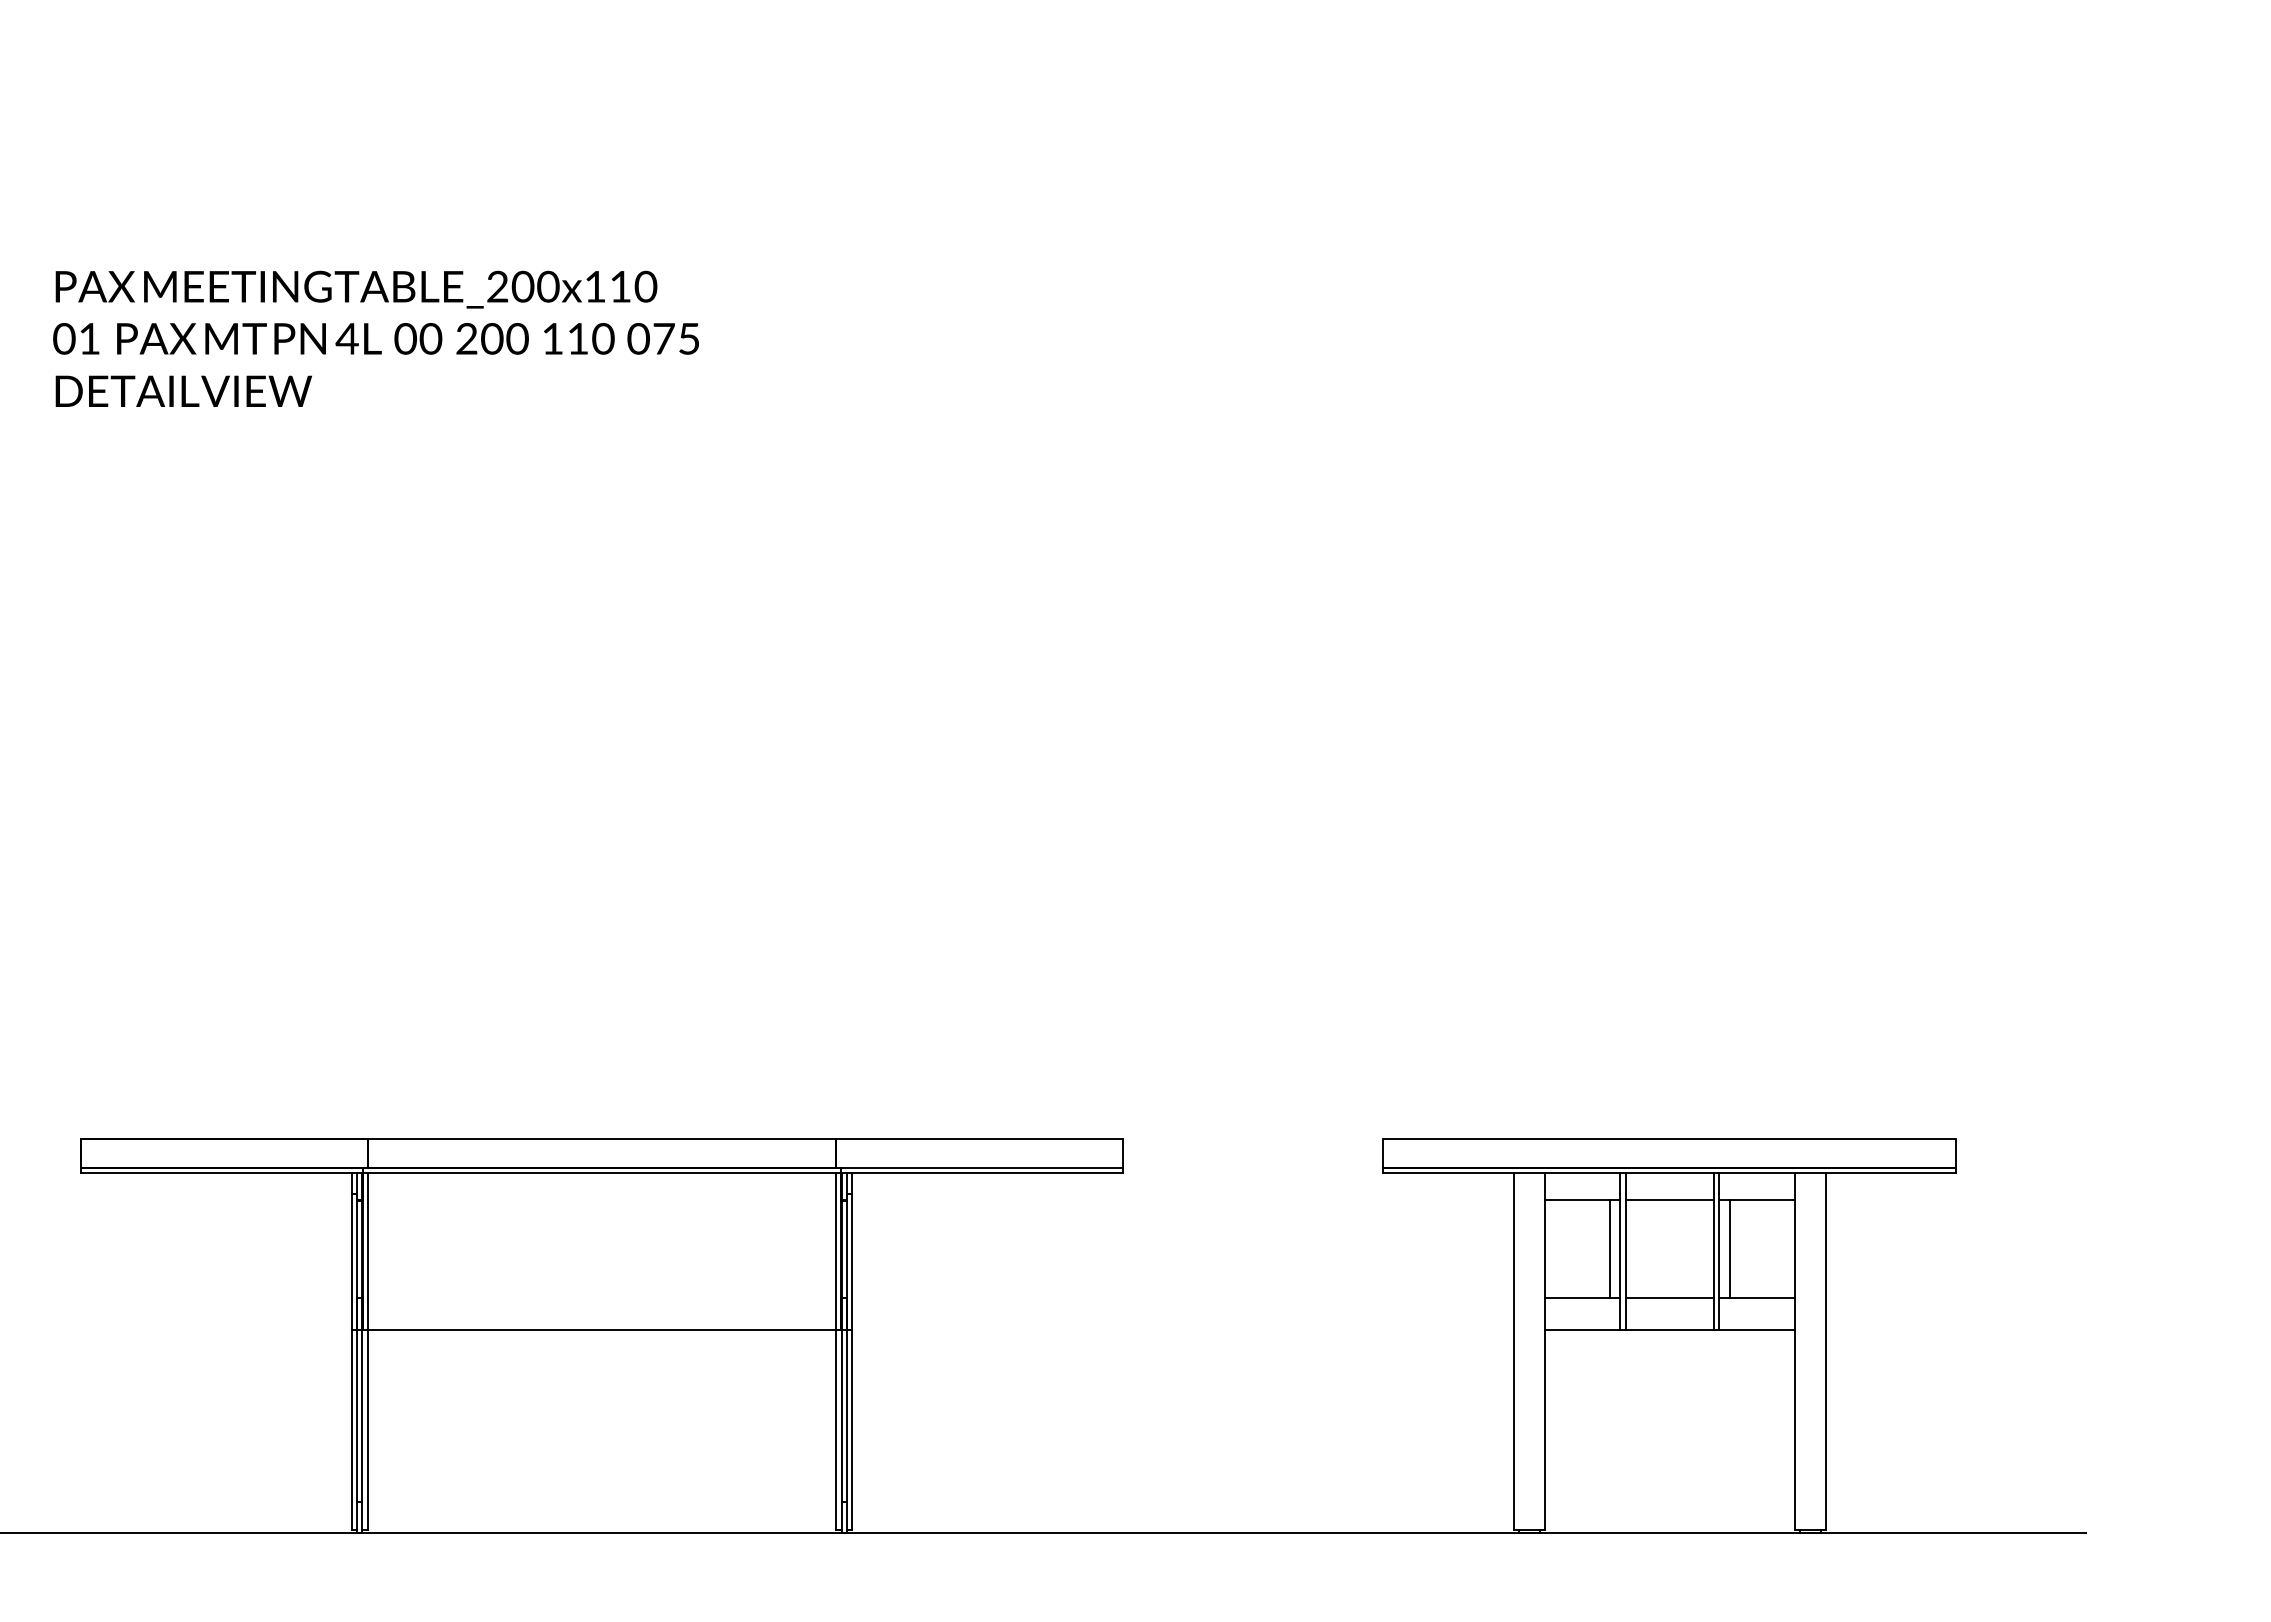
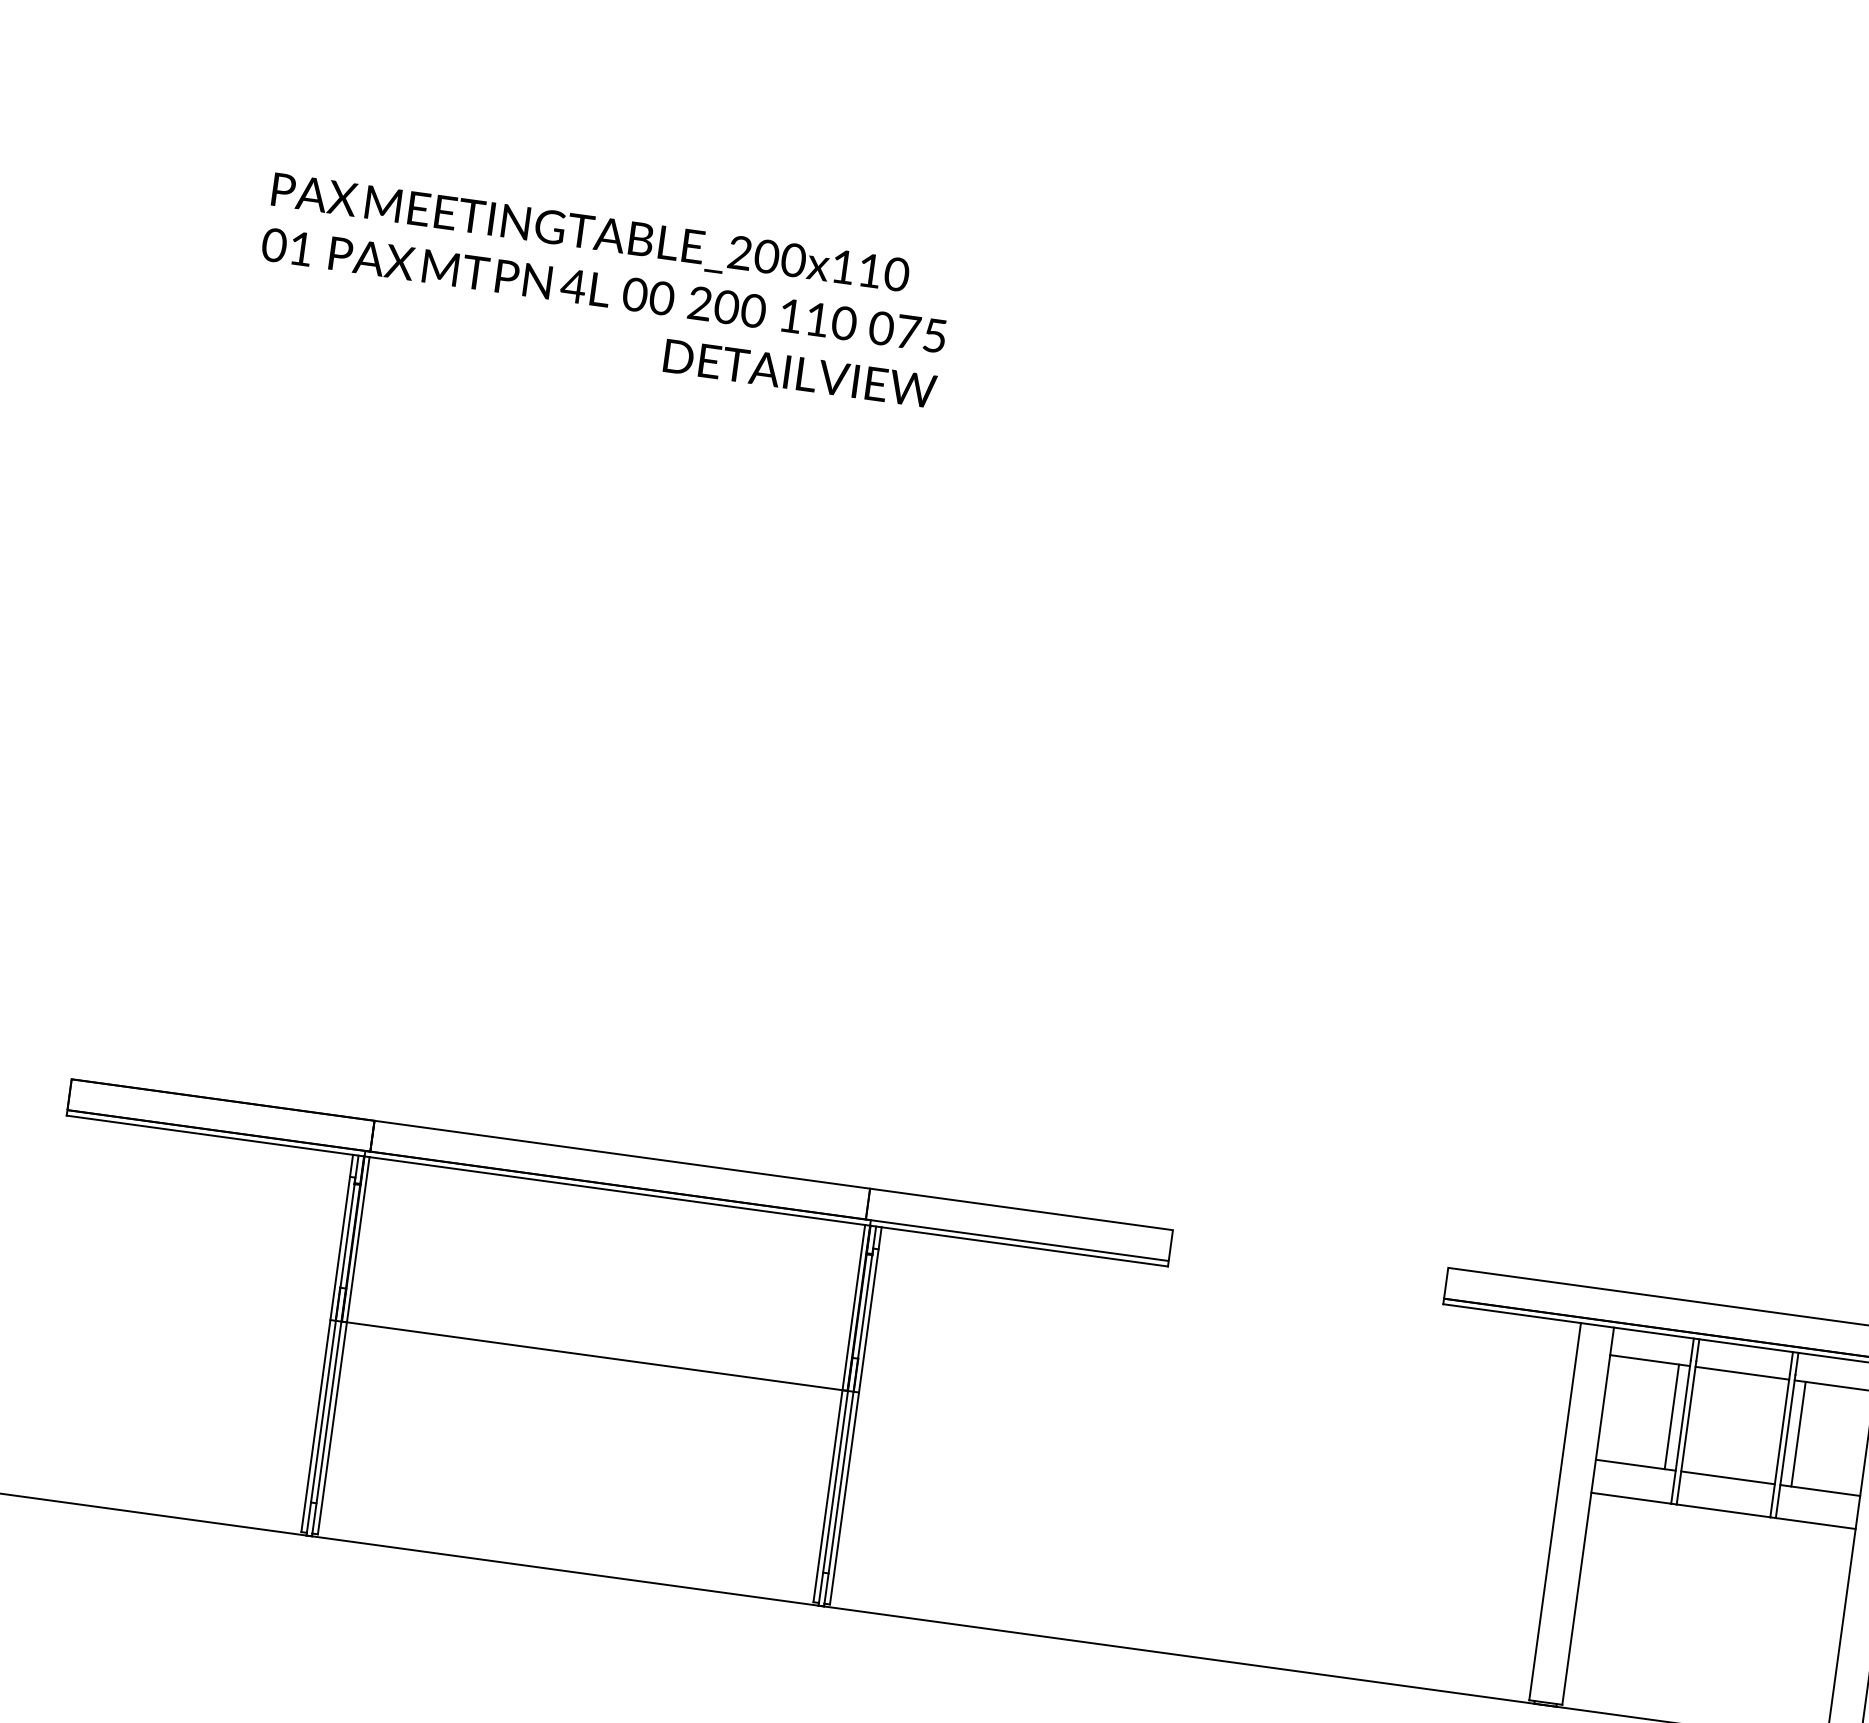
text: (375, 312) -> (607, 262), moved
text: (183, 390) -> (799, 372), moved

